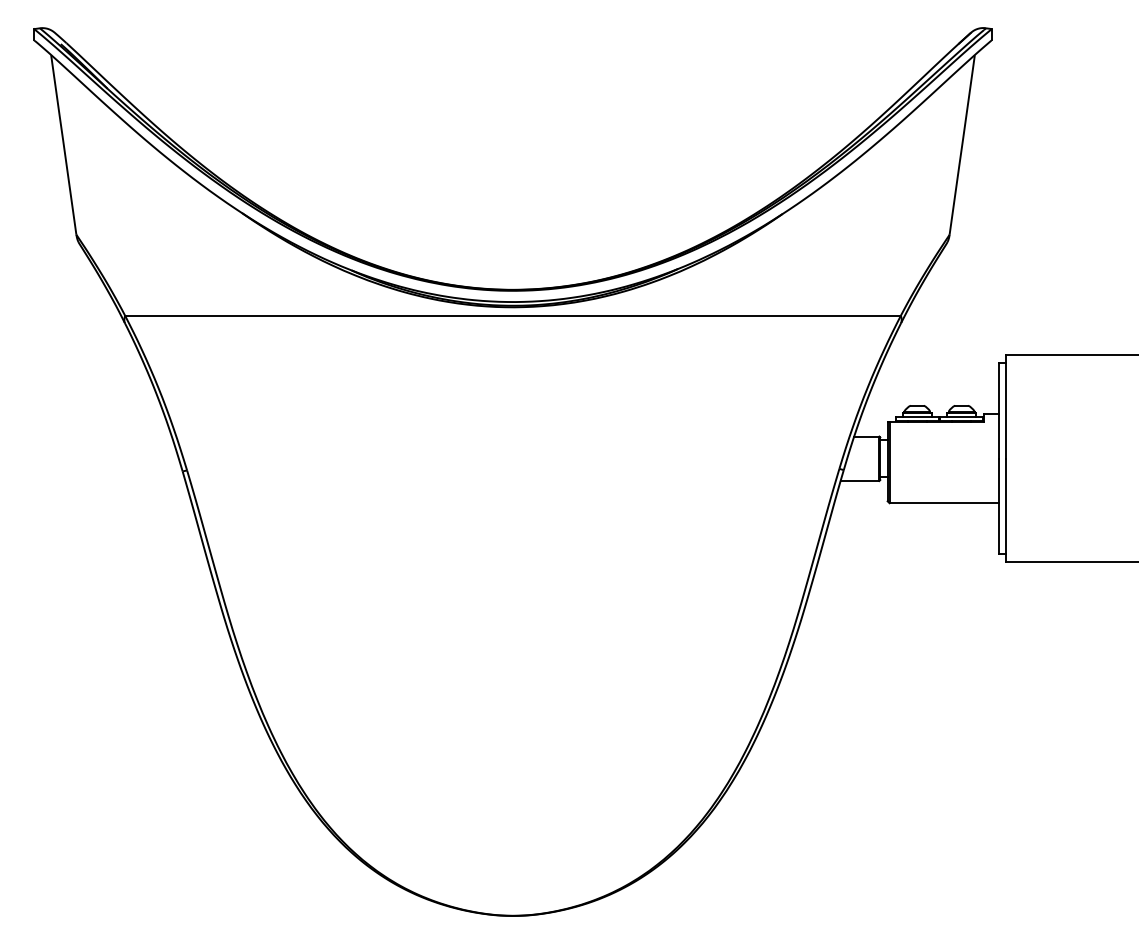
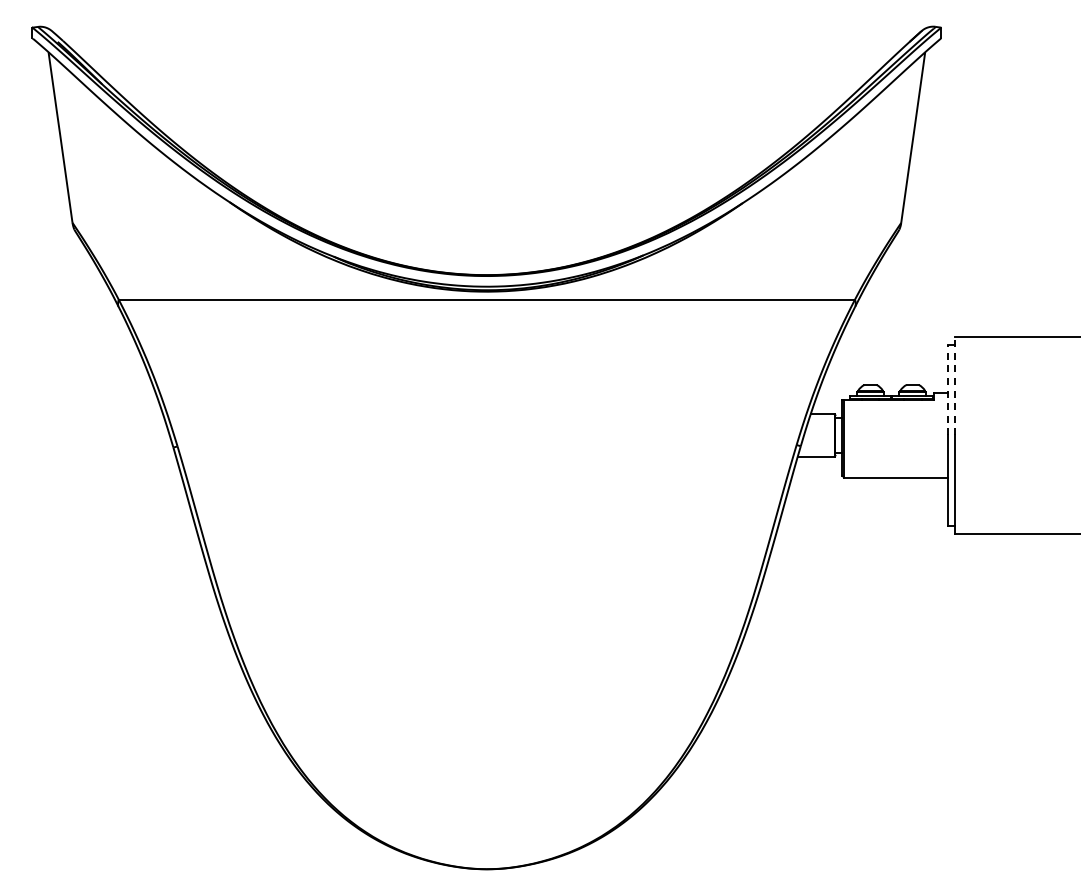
line: (1005, 406) -> (954, 385), solid -> dashed
line: (998, 410) -> (947, 389), solid -> dashed

